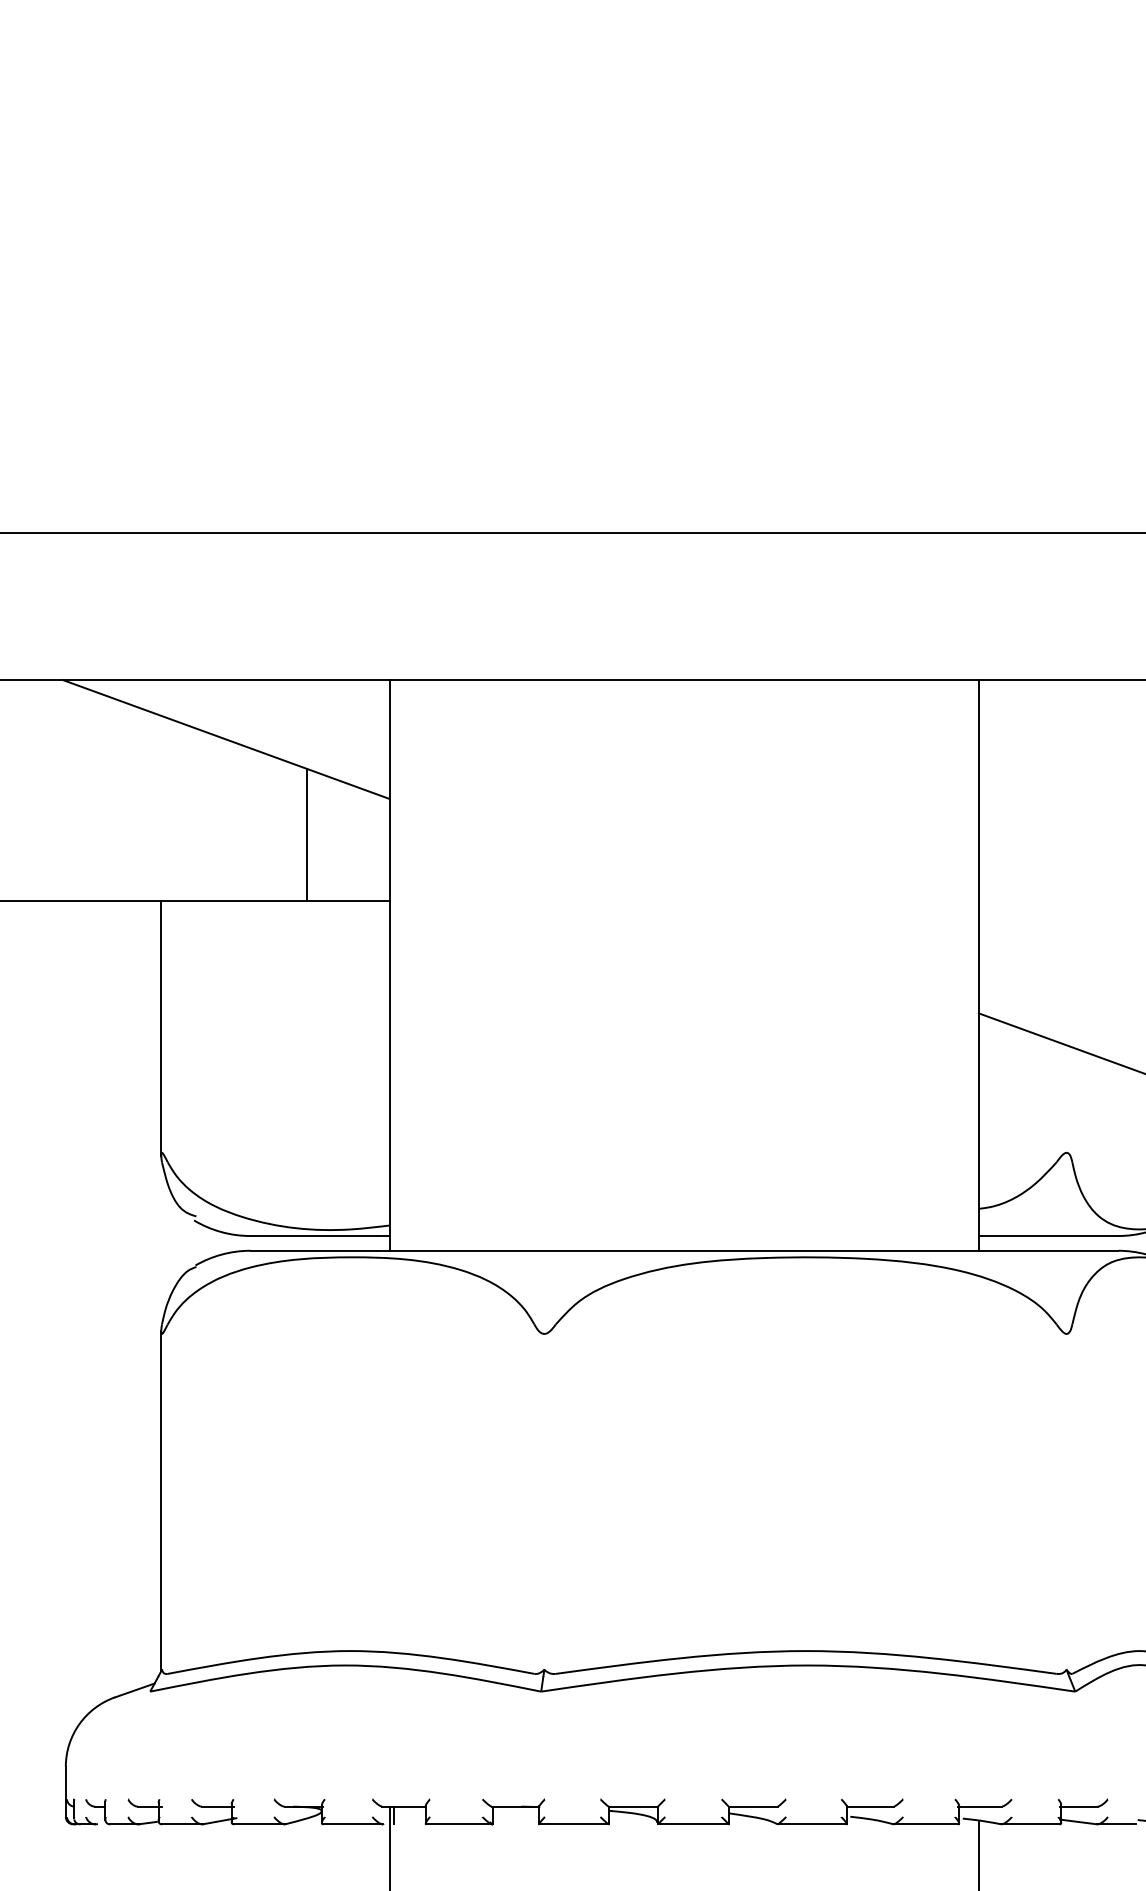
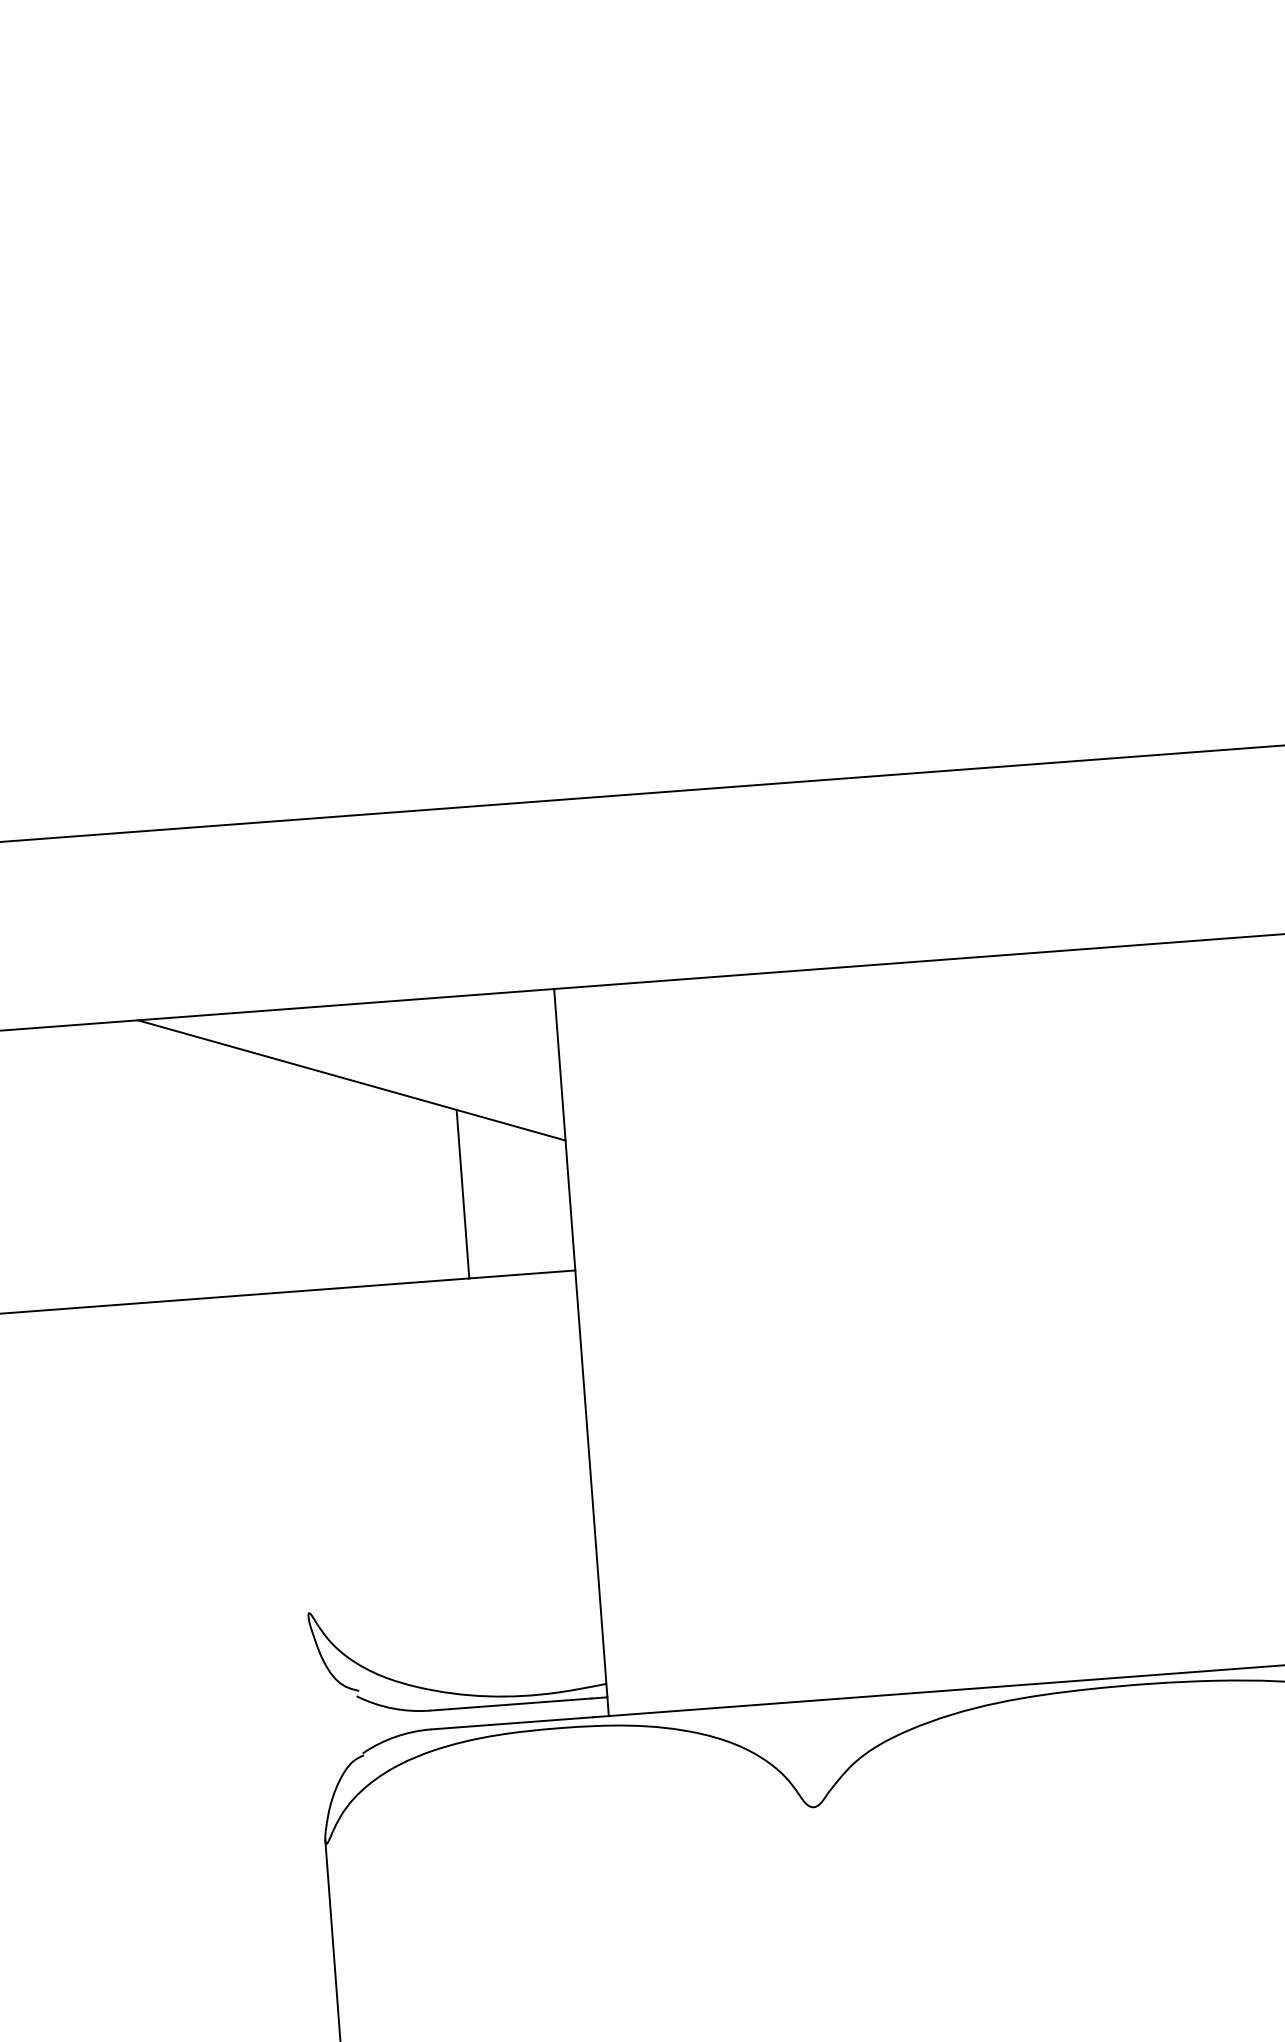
line: (161, 1028) -> (296, 1454), removed

